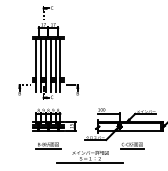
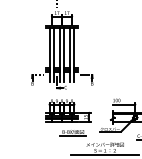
part: (48, 145) -> (73, 133), moved

